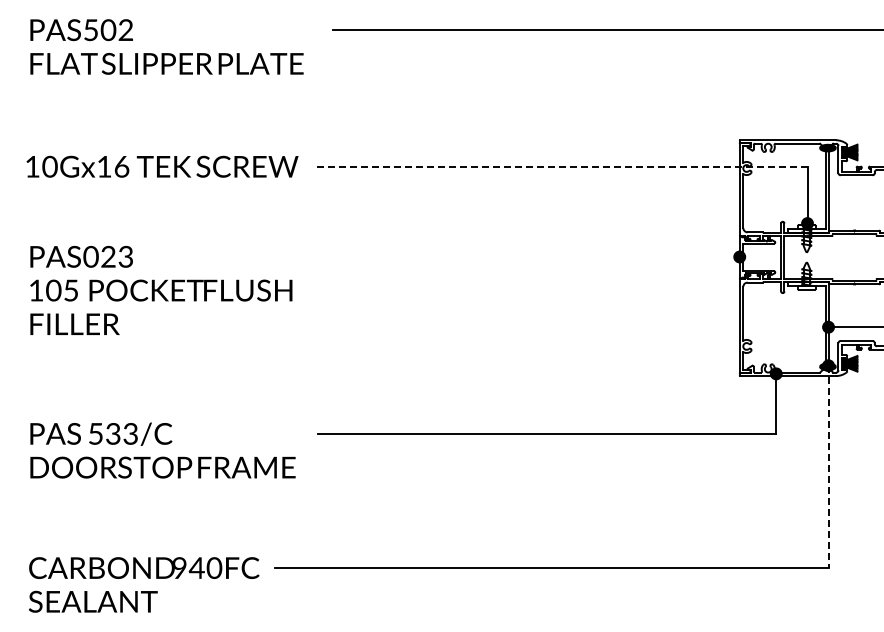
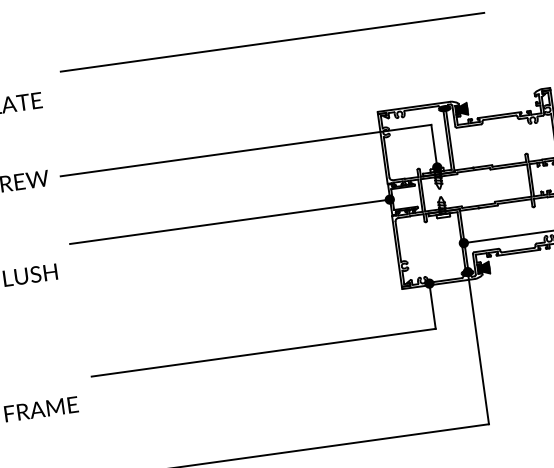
line: (560, 166) -> (245, 150), dashed -> solid
line: (526, 257) -> (229, 222), added
line: (828, 467) -> (478, 348), dashed -> solid

